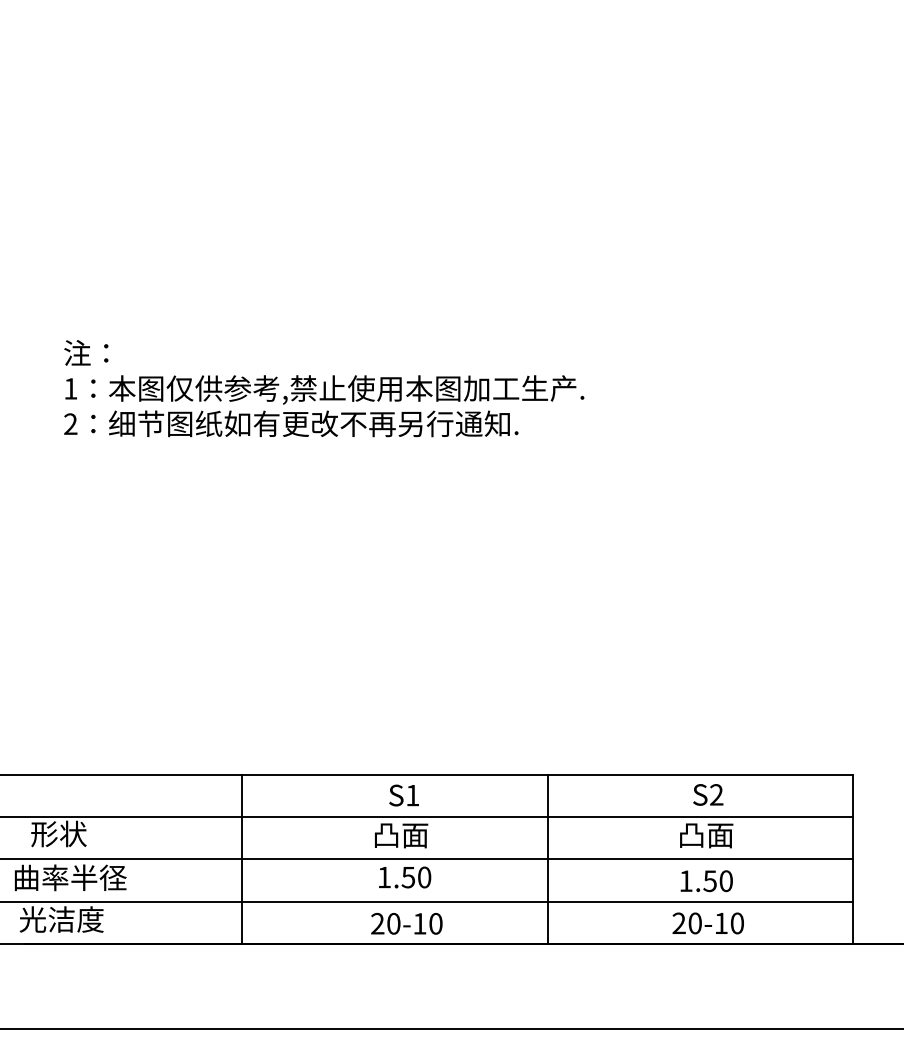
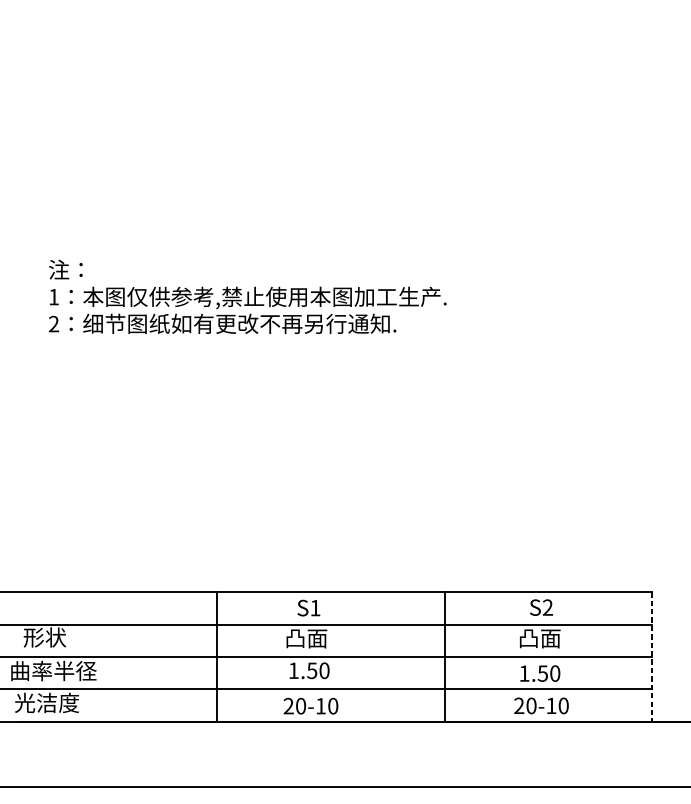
line: (242, 859) -> (217, 657), moved
line: (547, 859) -> (444, 657), moved
line: (852, 859) -> (651, 657), solid -> dashed

